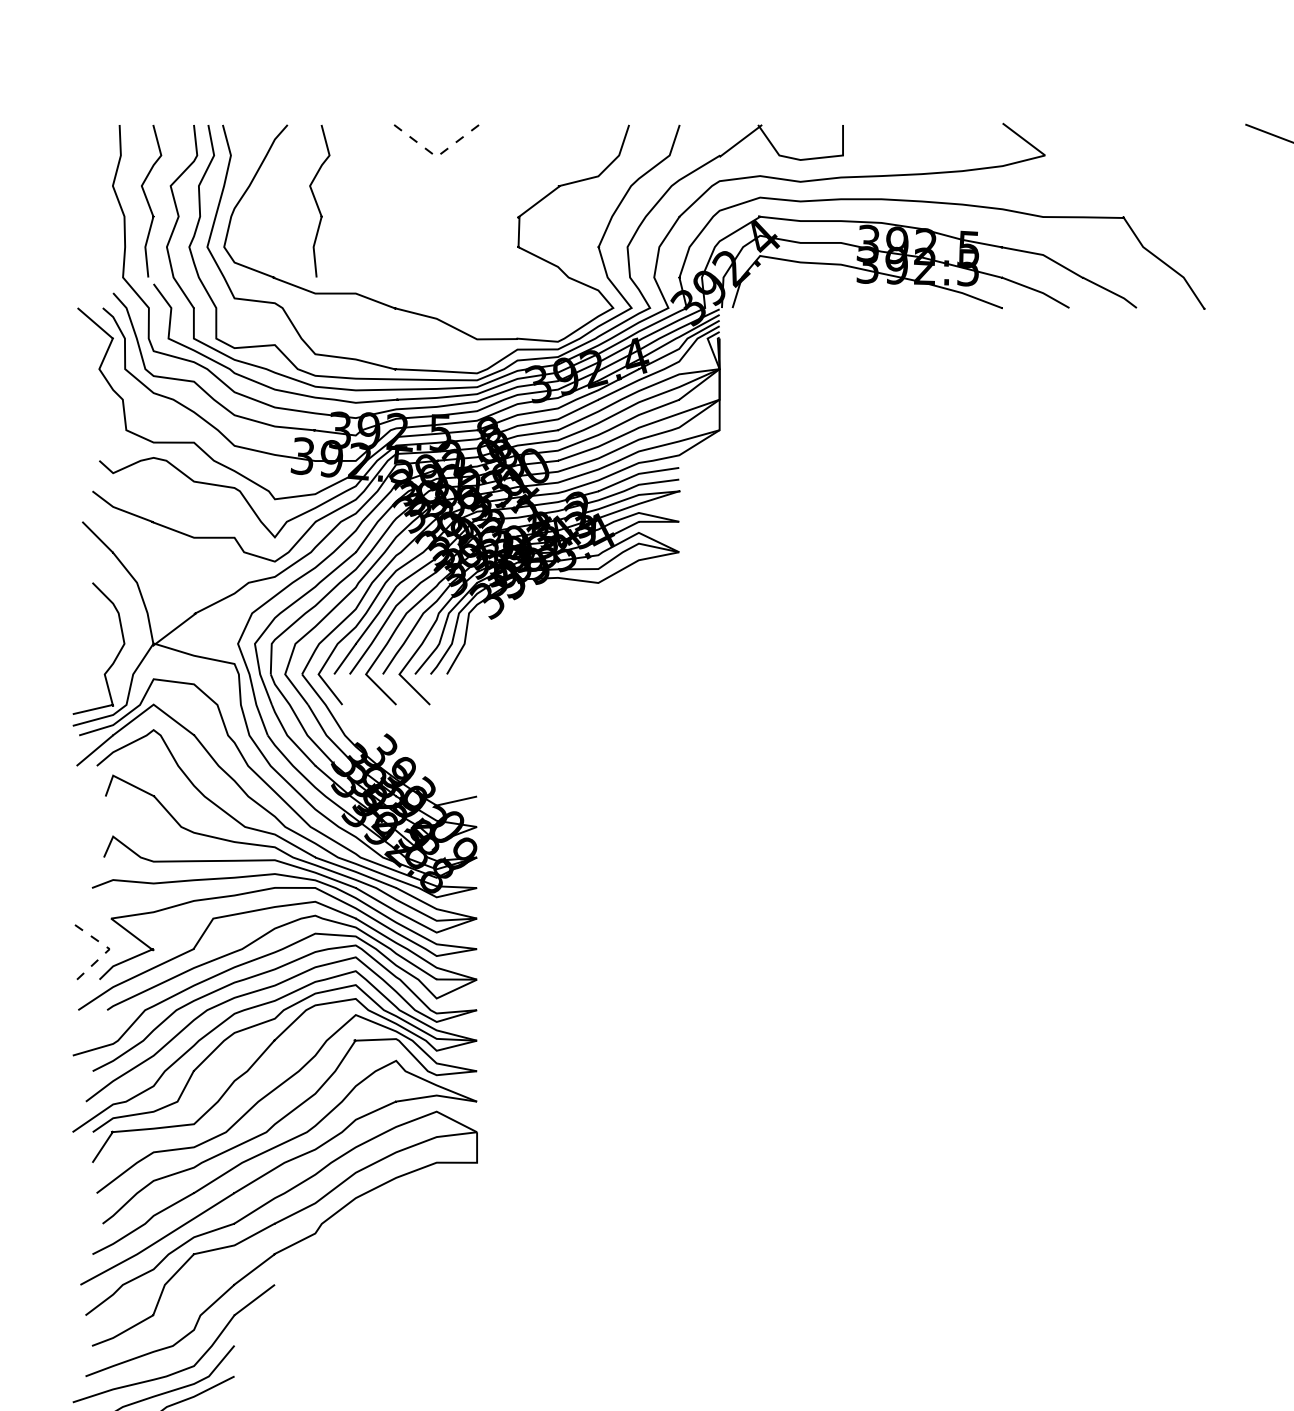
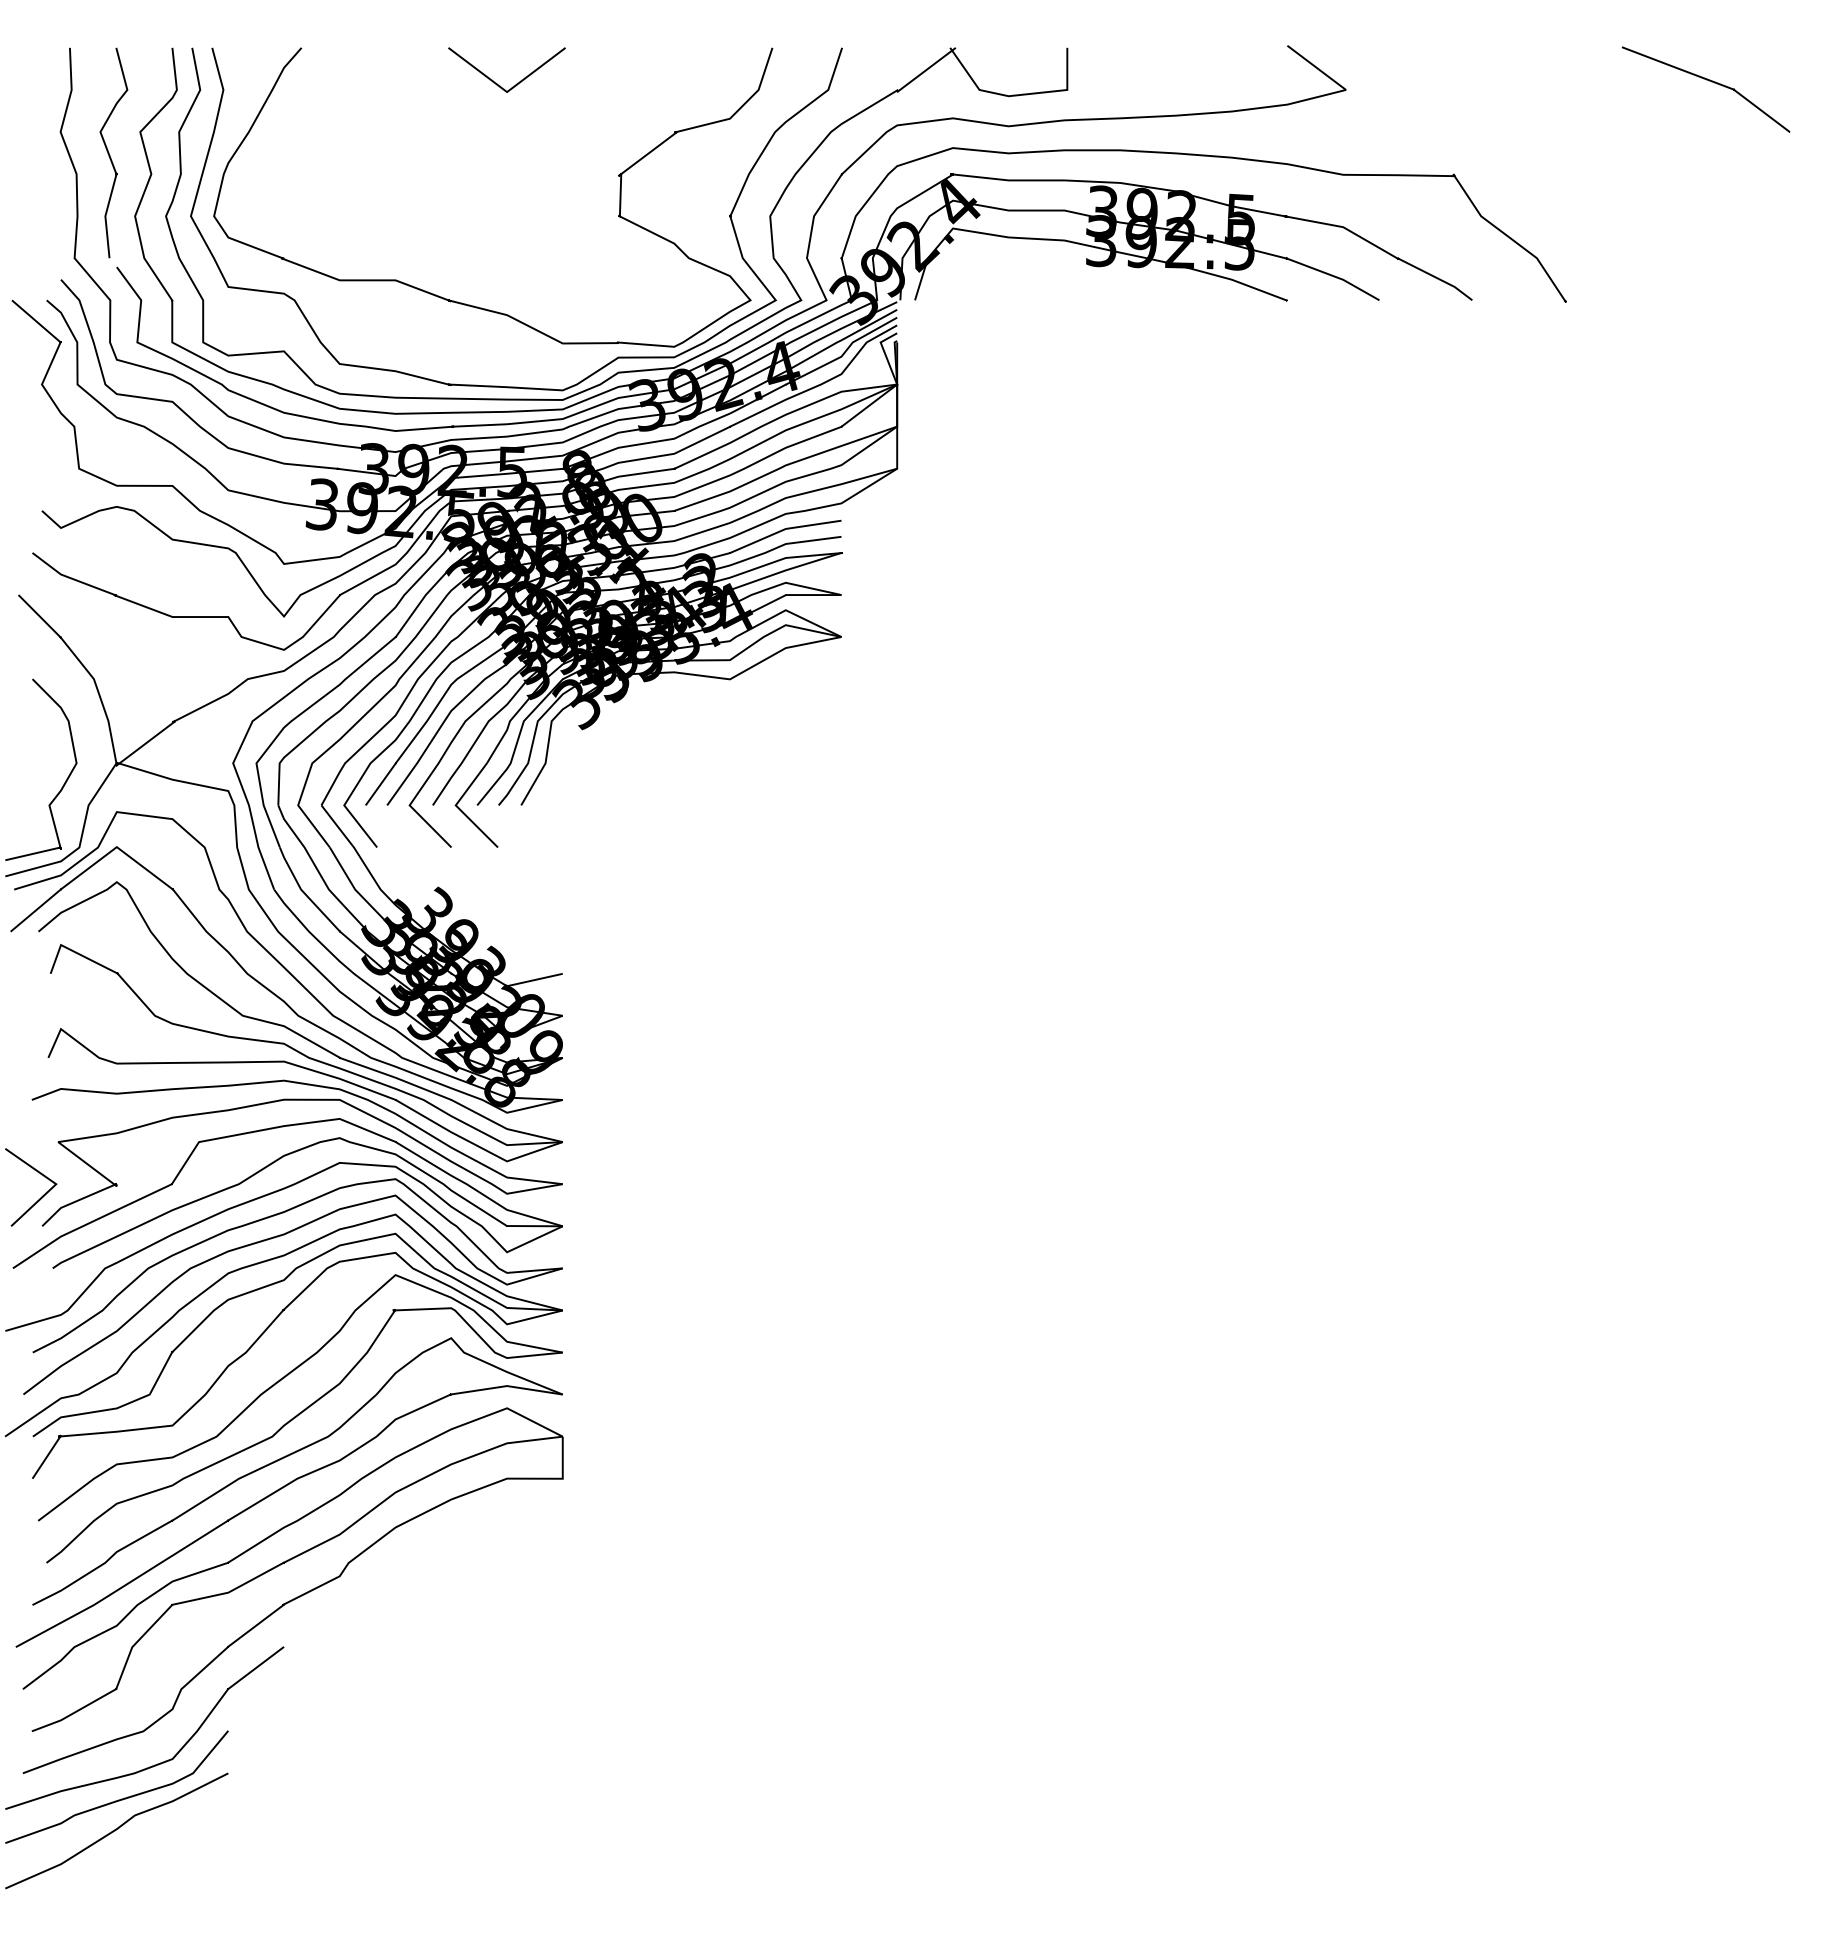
line: (437, 157) -> (507, 92), dashed -> solid
curve: (316, 200) -> (341, 152), removed
line: (109, 949) -> (56, 1184), dashed -> solid

